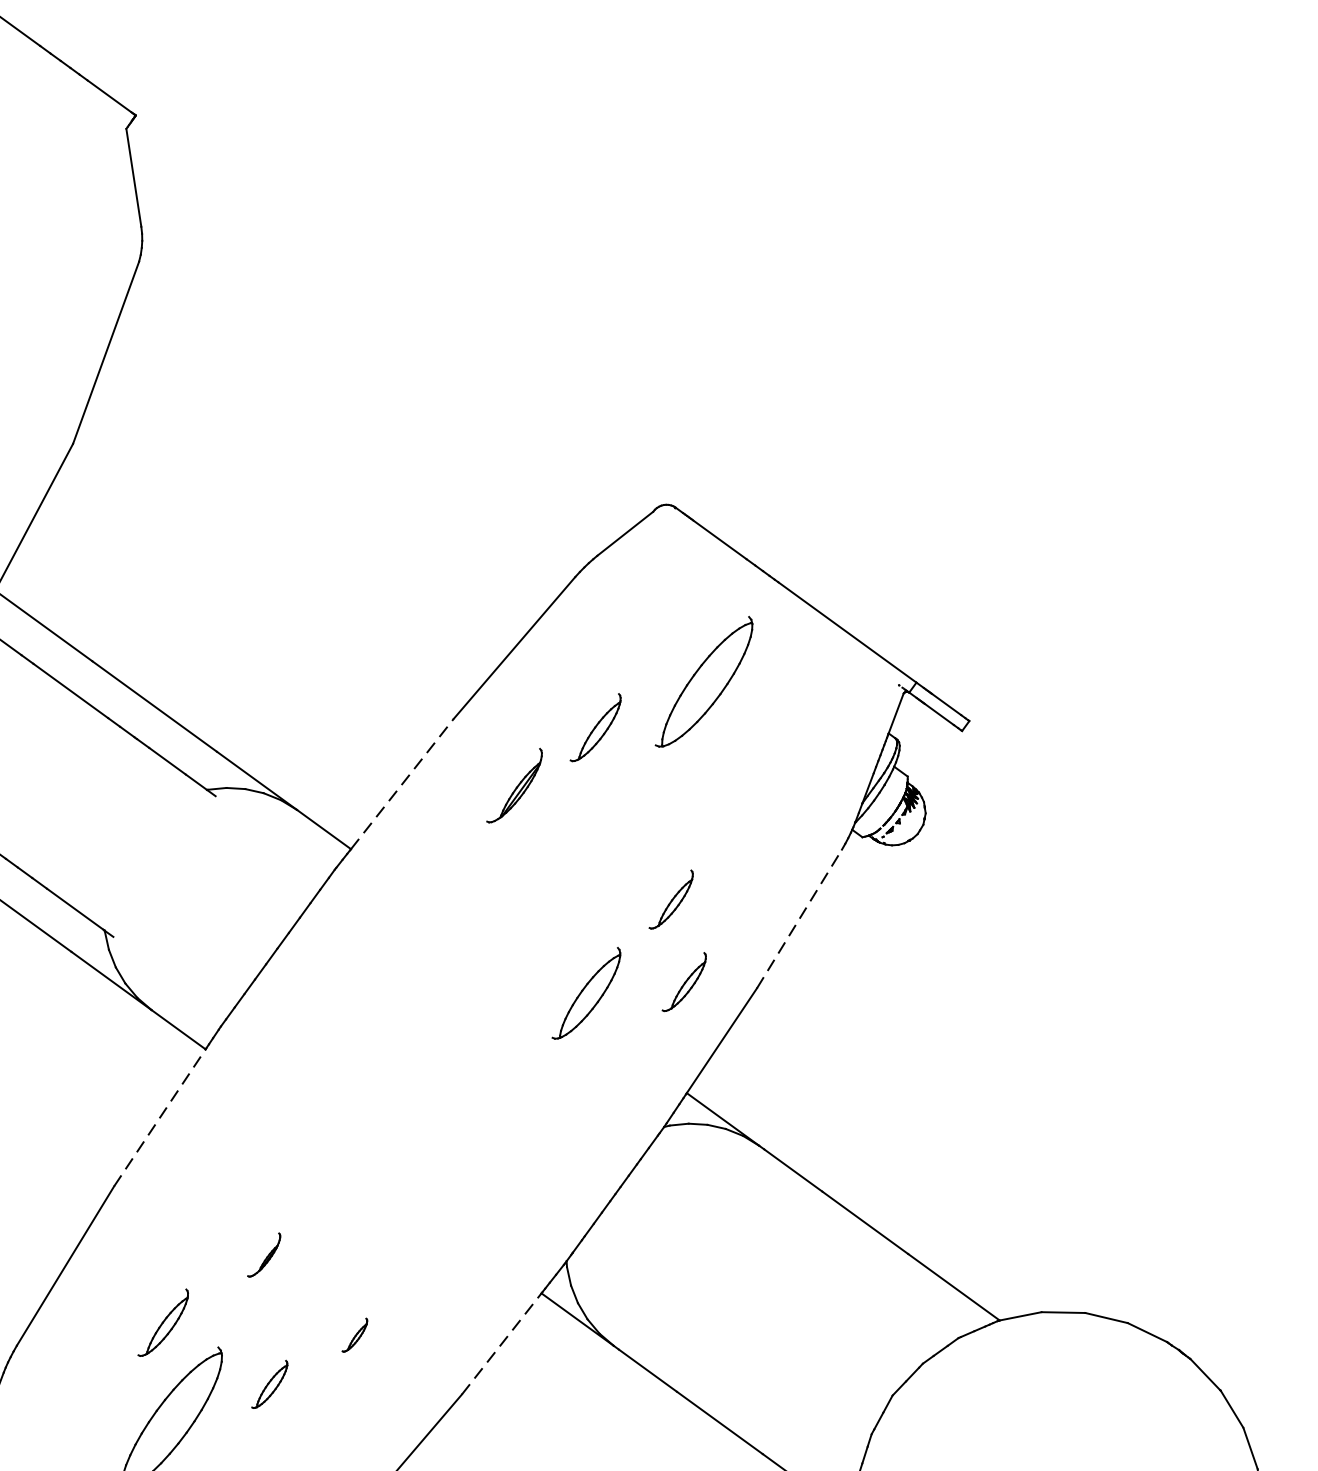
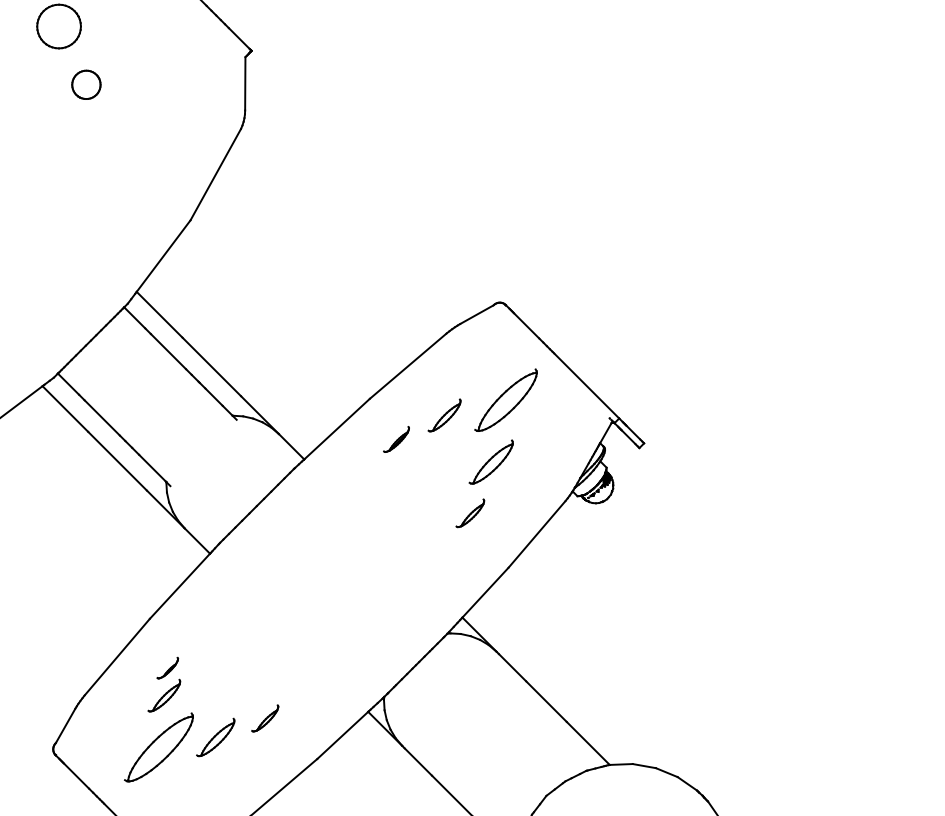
line: (403, 784) -> (337, 429), dashed -> solid
part: (514, 785) -> (396, 439), size x0.71
line: (800, 919) -> (537, 534), dashed -> solid
part: (684, 982) -> (470, 558), removed
part: (584, 992) -> (490, 461), moved
line: (160, 1116) -> (180, 585), dashed -> solid
part: (263, 1254) -> (167, 667), moved
part: (355, 1335) -> (265, 718), size x1.67
line: (501, 1344) -> (342, 735), dashed -> solid
part: (268, 1384) -> (215, 737), size x1.67

